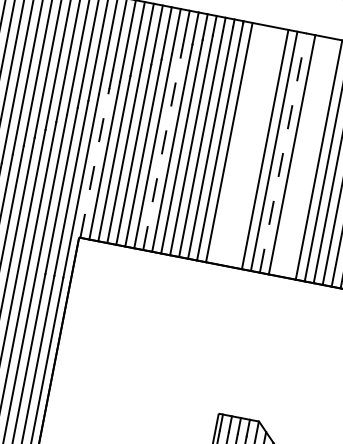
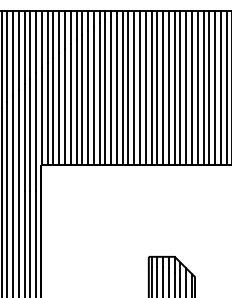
line: (238, 144) -> (128, 87), added
line: (247, 146) -> (134, 87), added
line: (256, 147) -> (140, 87), added
line: (163, 149) -> (82, 99), dashed -> solid
line: (283, 153) -> (157, 87), dashed -> solid
line: (300, 156) -> (168, 87), added
line: (309, 158) -> (174, 87), added
line: (94, 161) -> (41, 115), dashed -> solid

